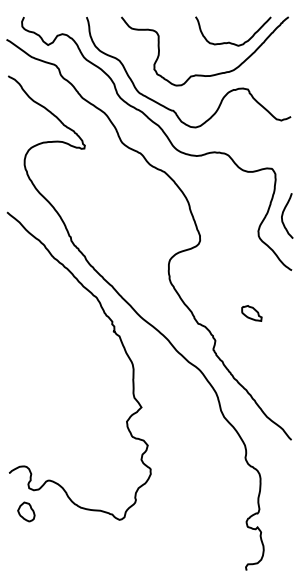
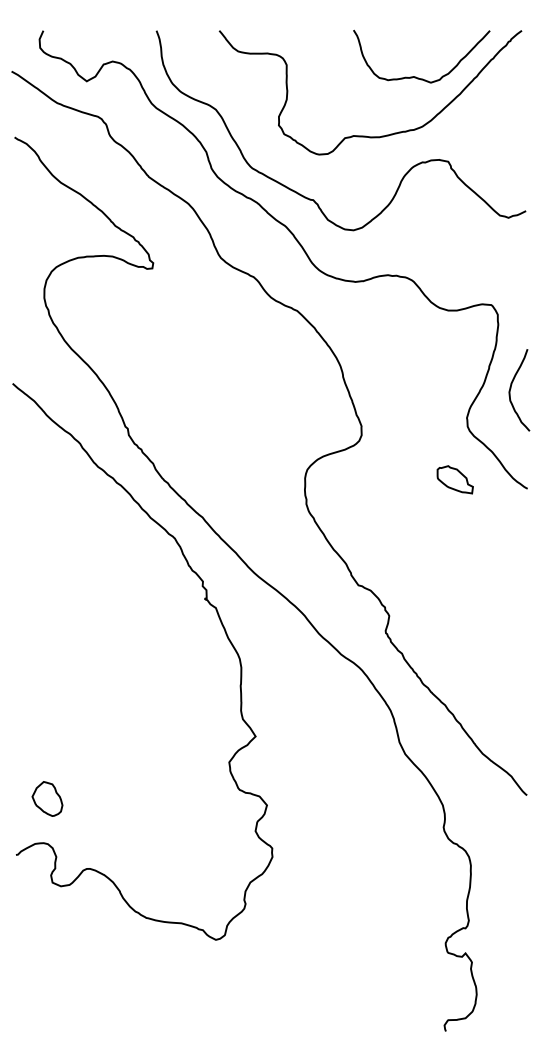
part: (251, 313) -> (454, 479), moved
part: (26, 511) -> (47, 798), moved

